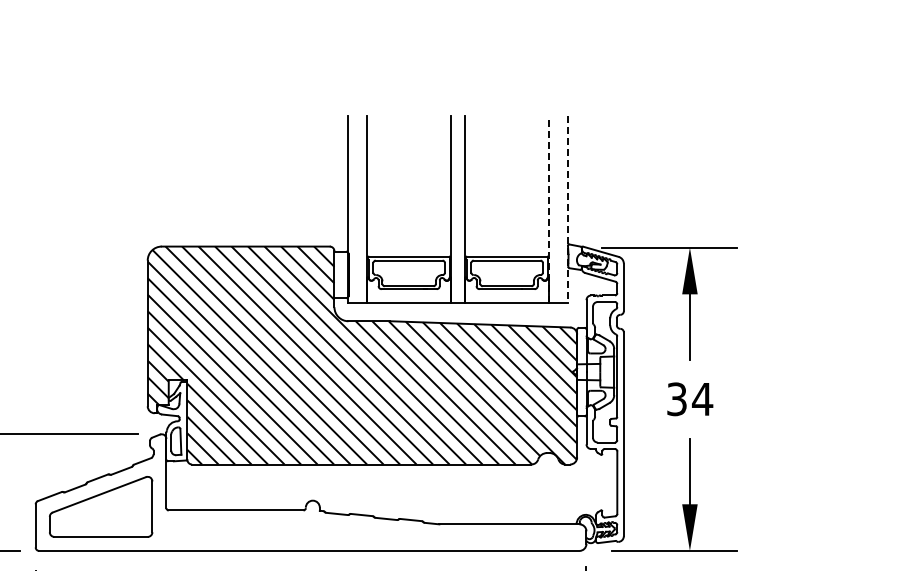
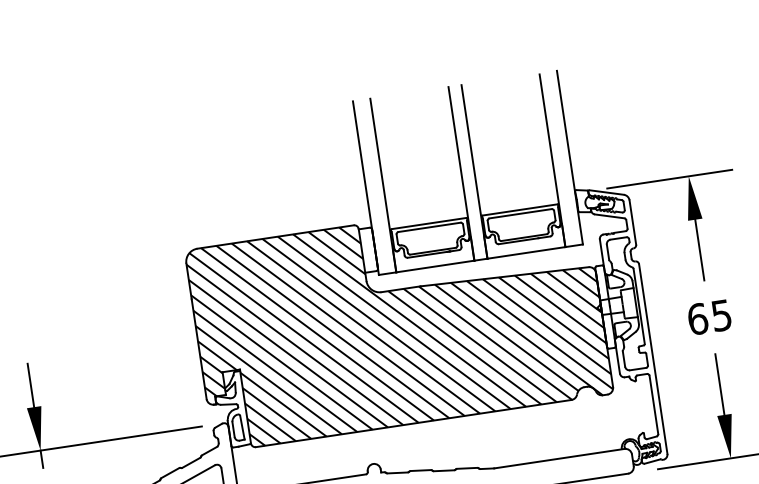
line: (549, 208) -> (552, 159), dashed -> solid
line: (567, 209) -> (569, 157), dashed -> solid
text: (690, 399) -> (710, 317), 34 -> 65

